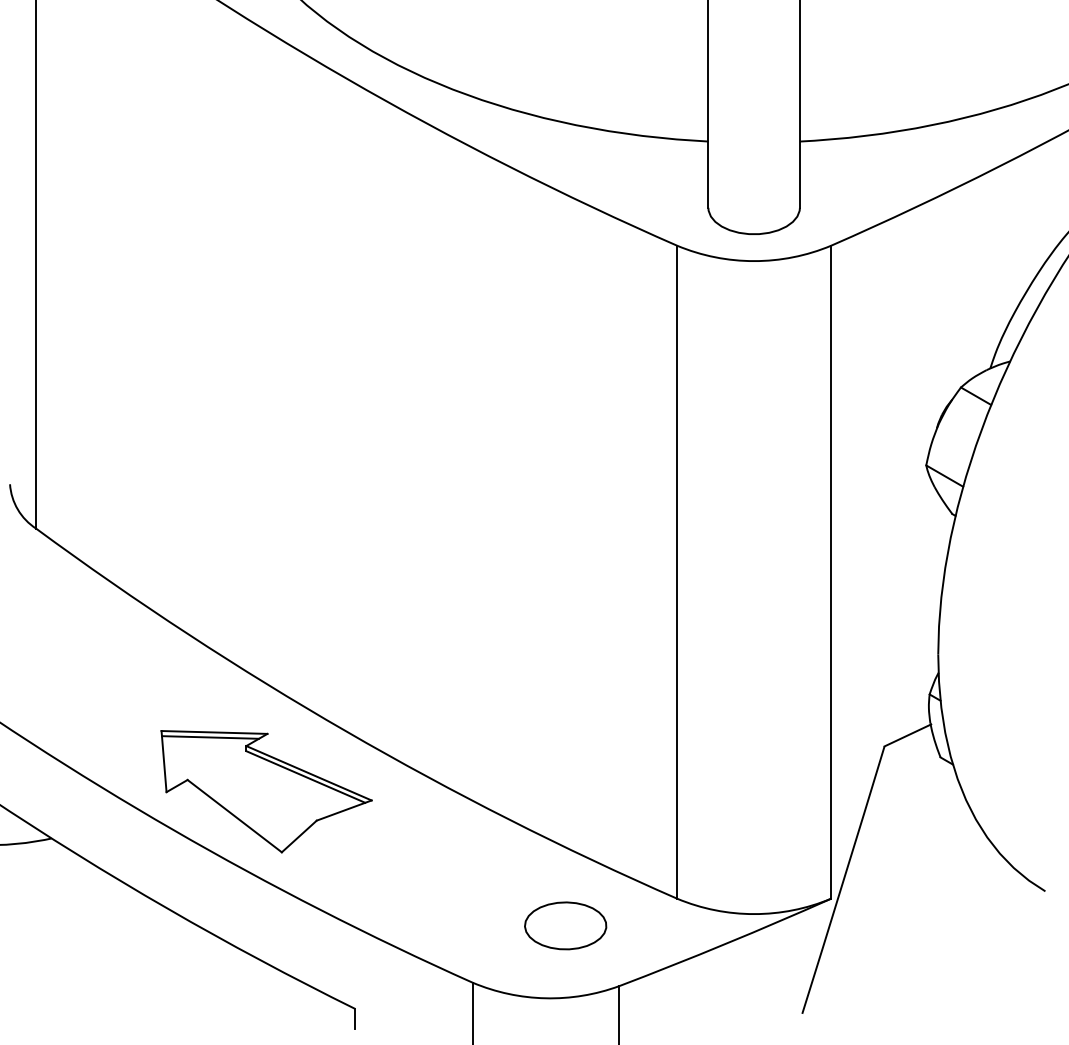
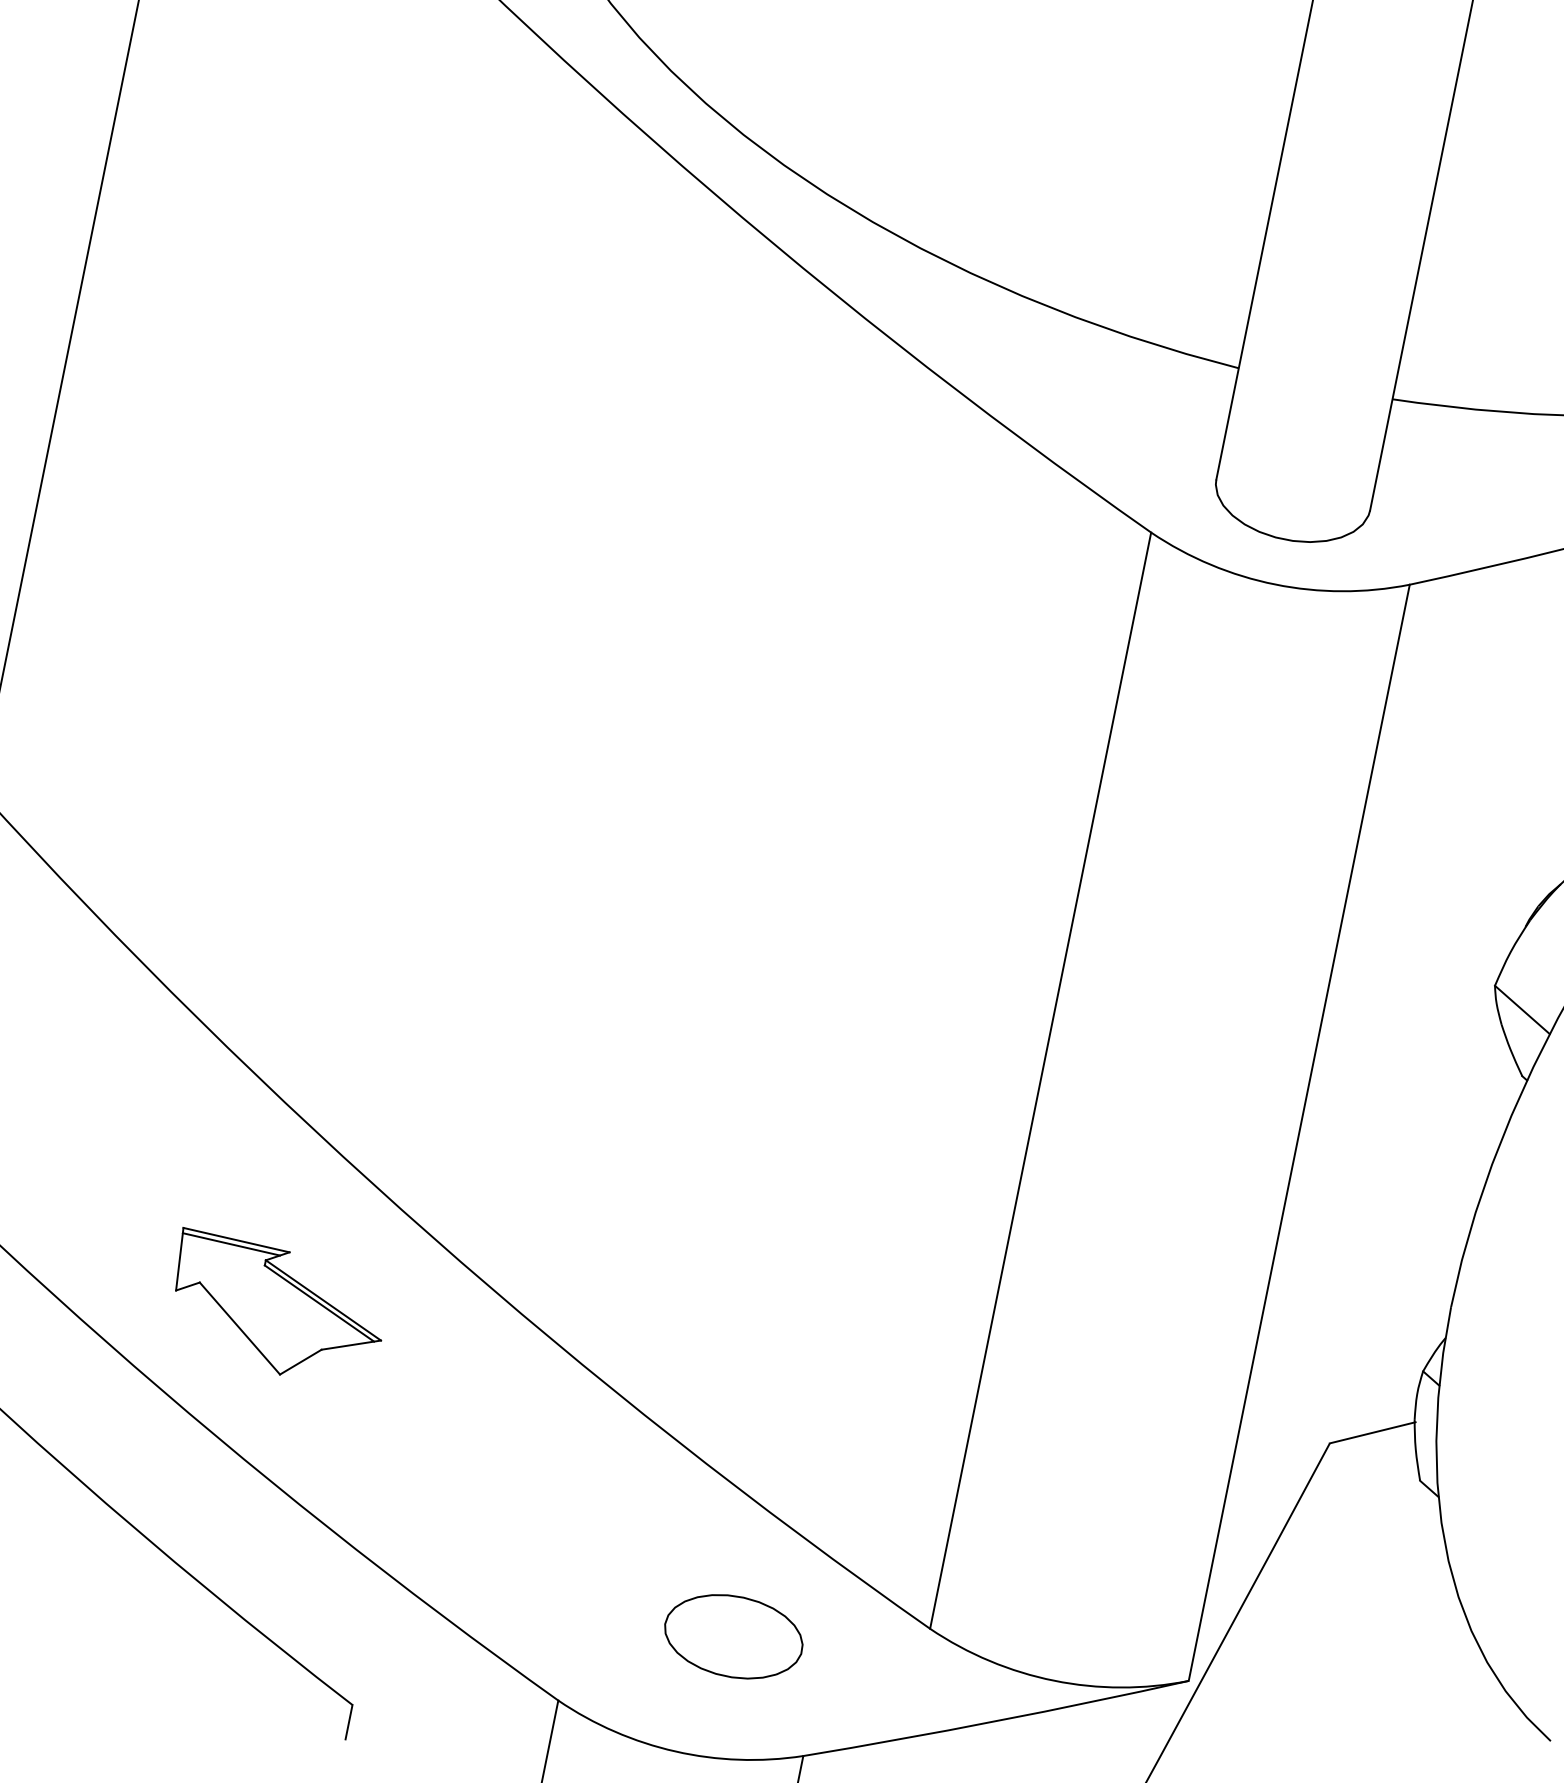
part: (266, 791) -> (276, 1309), size x0.6

